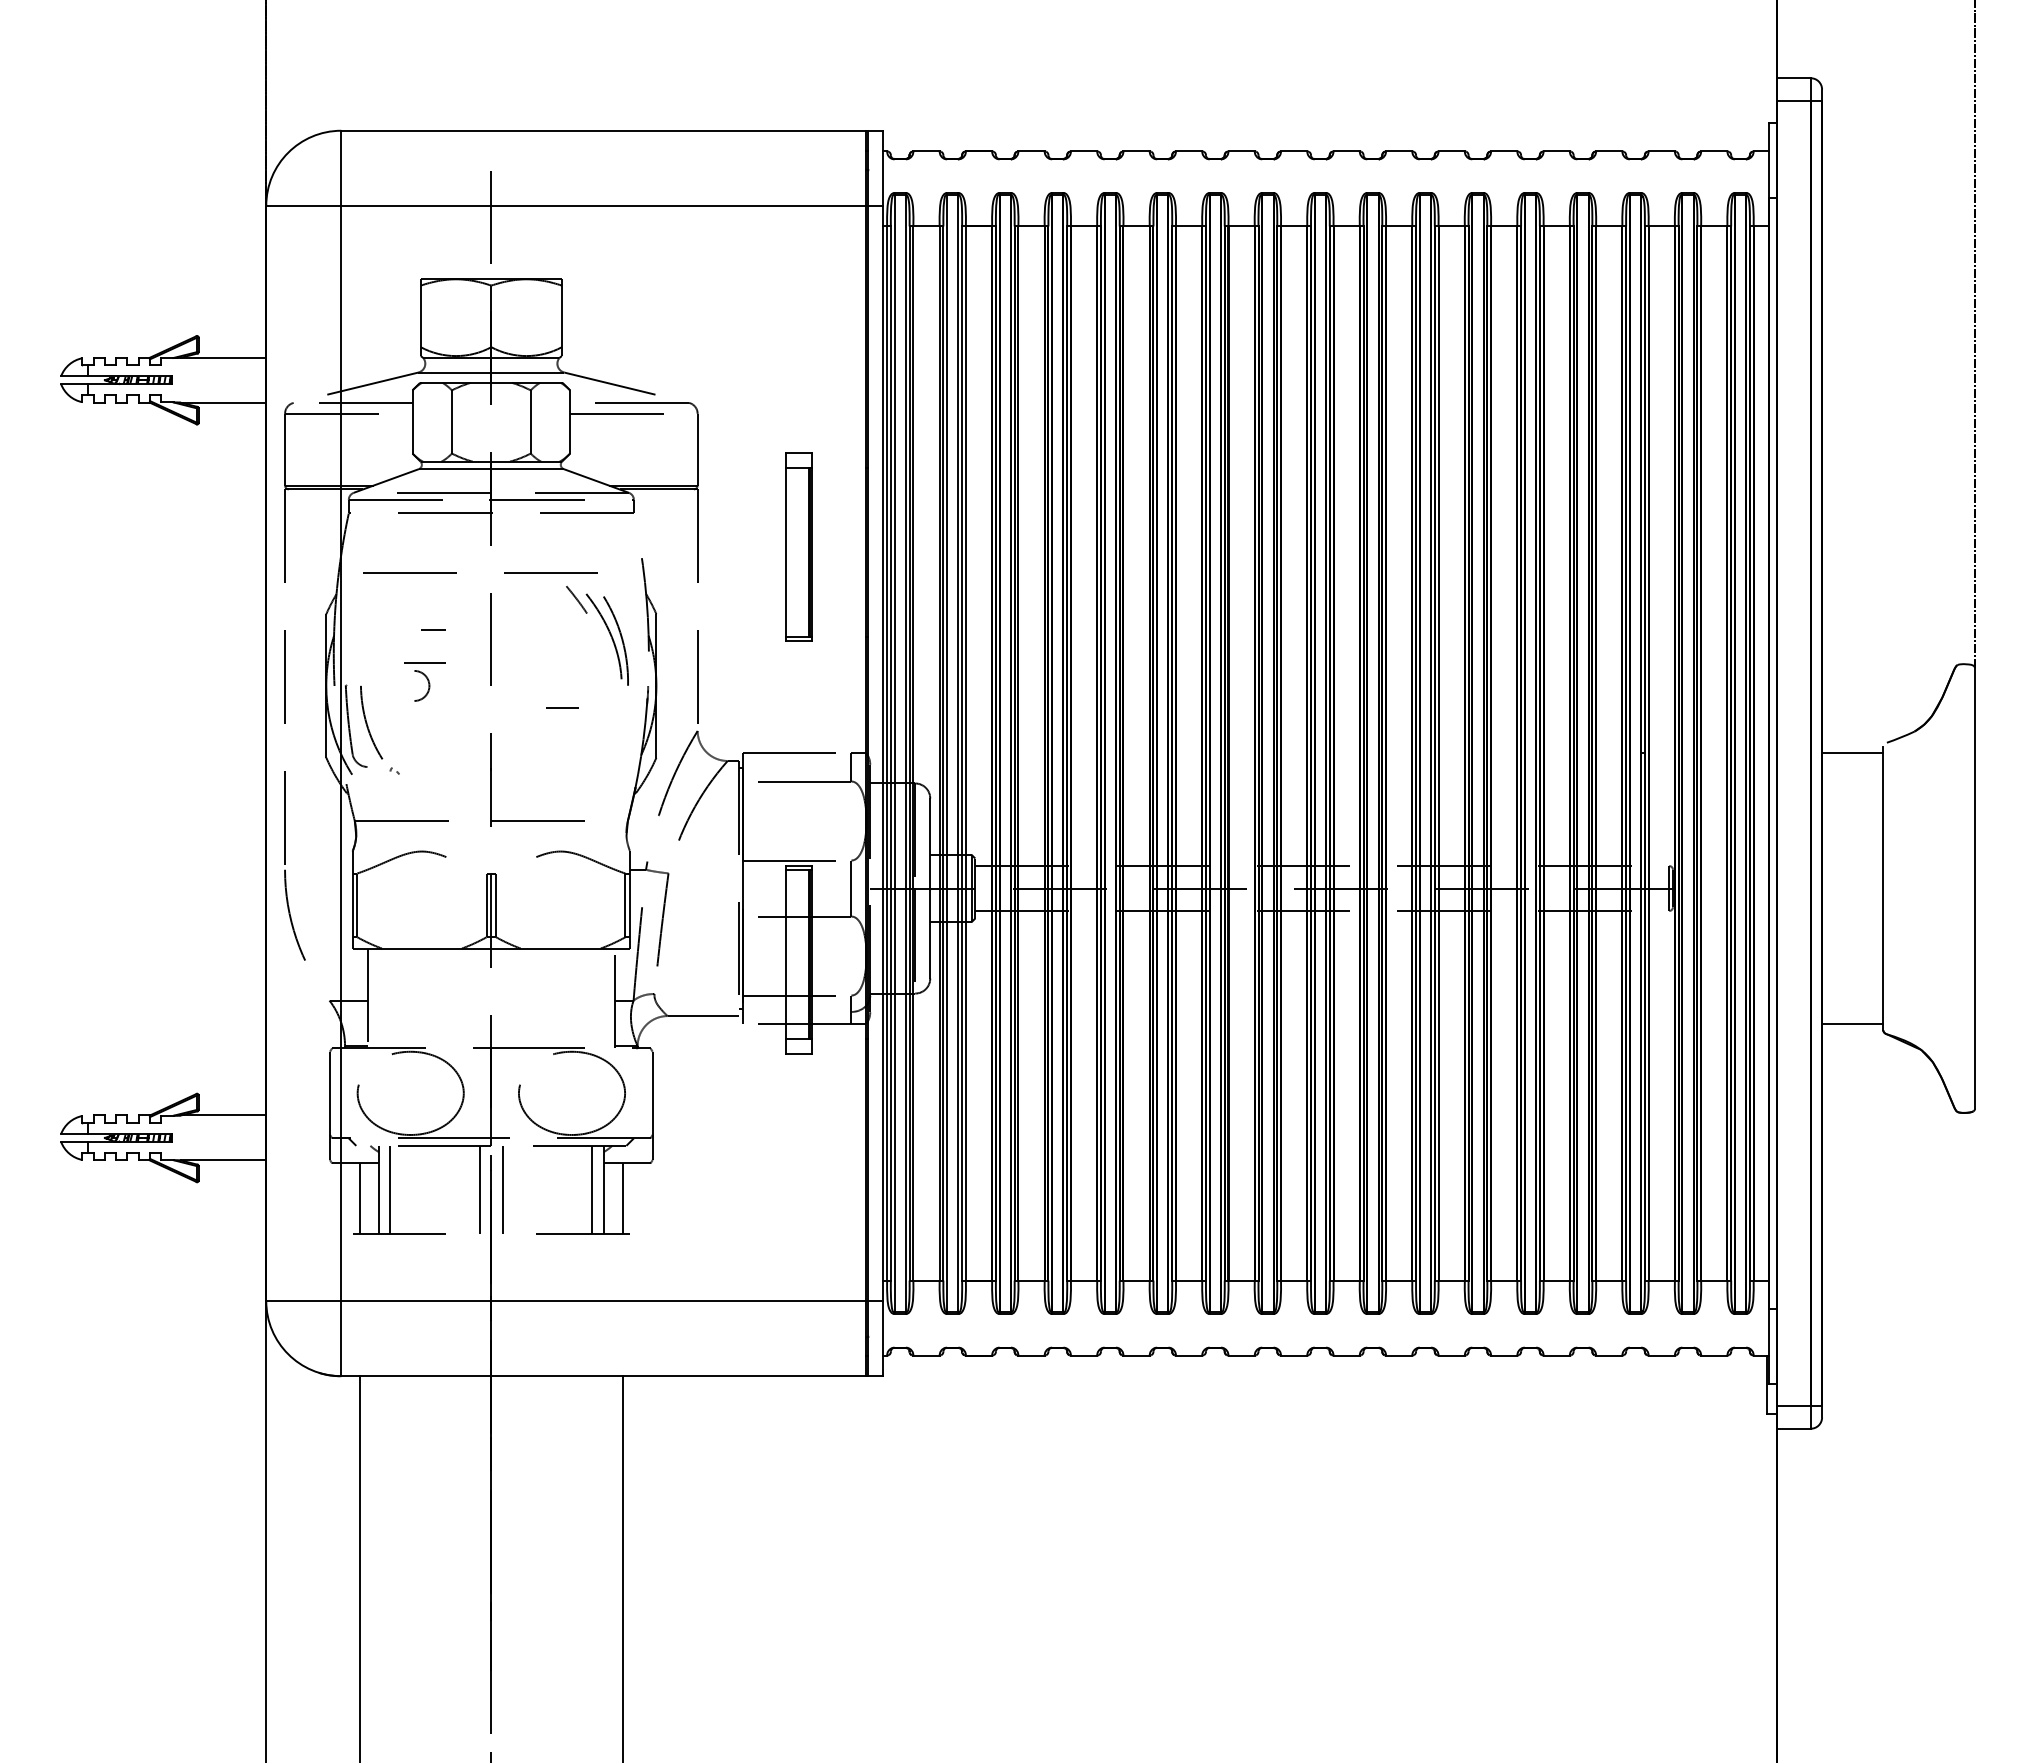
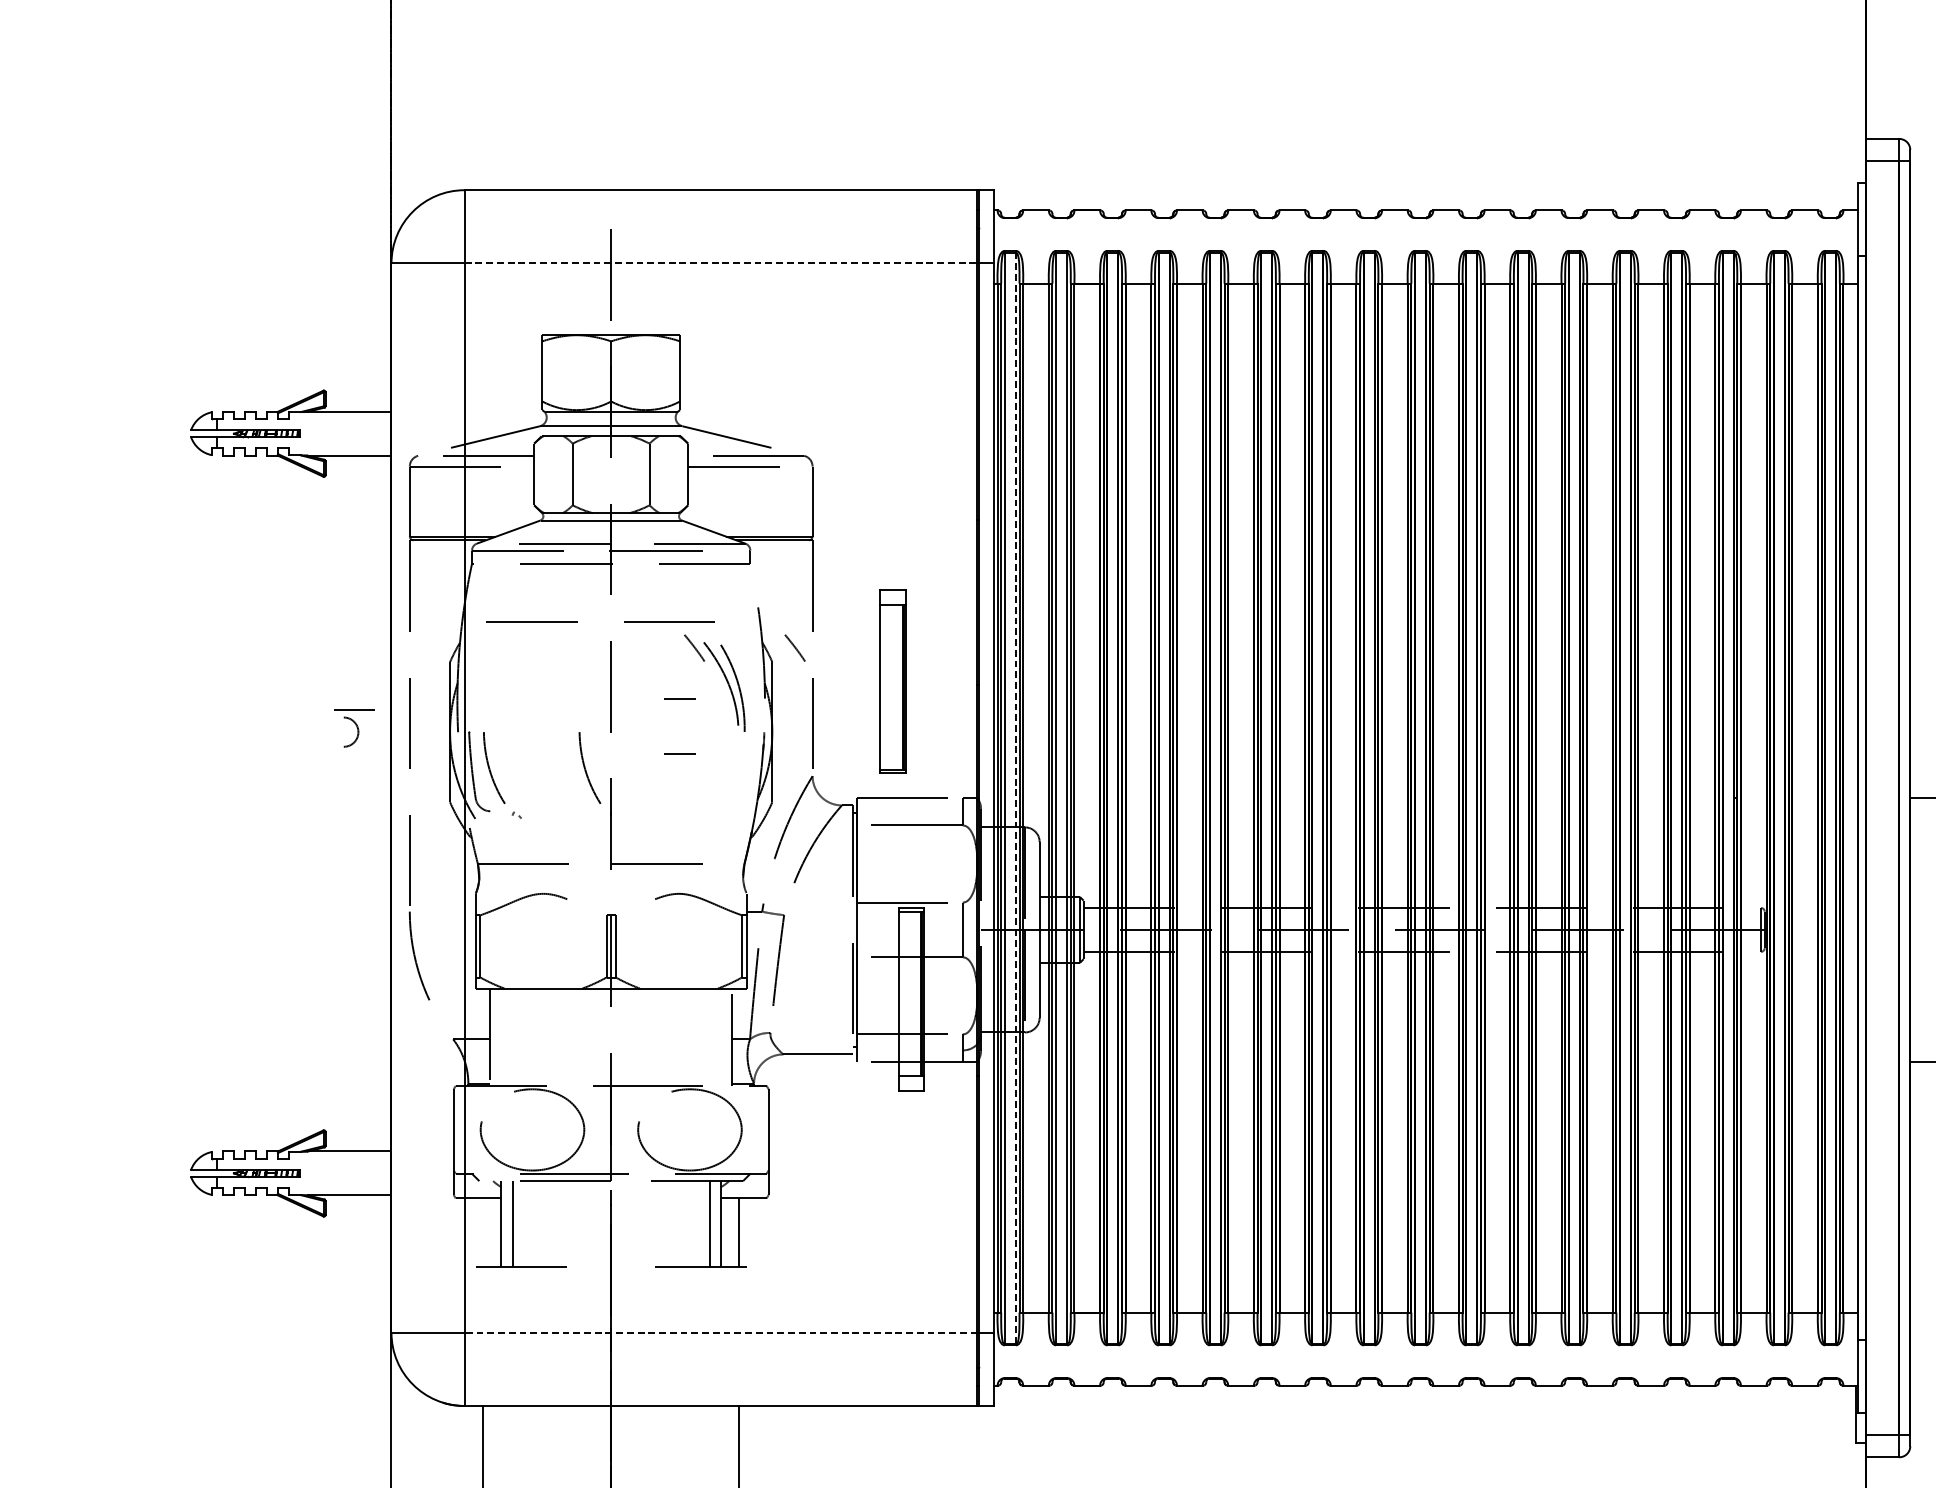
line: (603, 205) -> (720, 263), solid -> dashed
part: (798, 546) -> (892, 680), moved
line: (679, 599) -> (794, 647), added
line: (433, 629) -> (554, 677), removed
line: (562, 650) -> (680, 697), added
part: (424, 681) -> (353, 727), moved
curve: (465, 722) -> (585, 767), added
line: (905, 753) -> (1015, 798), solid -> dashed
line: (479, 1189) -> (599, 1223), removed
line: (502, 1189) -> (622, 1223), removed
line: (360, 1198) -> (483, 1232), removed
line: (603, 1301) -> (720, 1333), solid -> dashed

